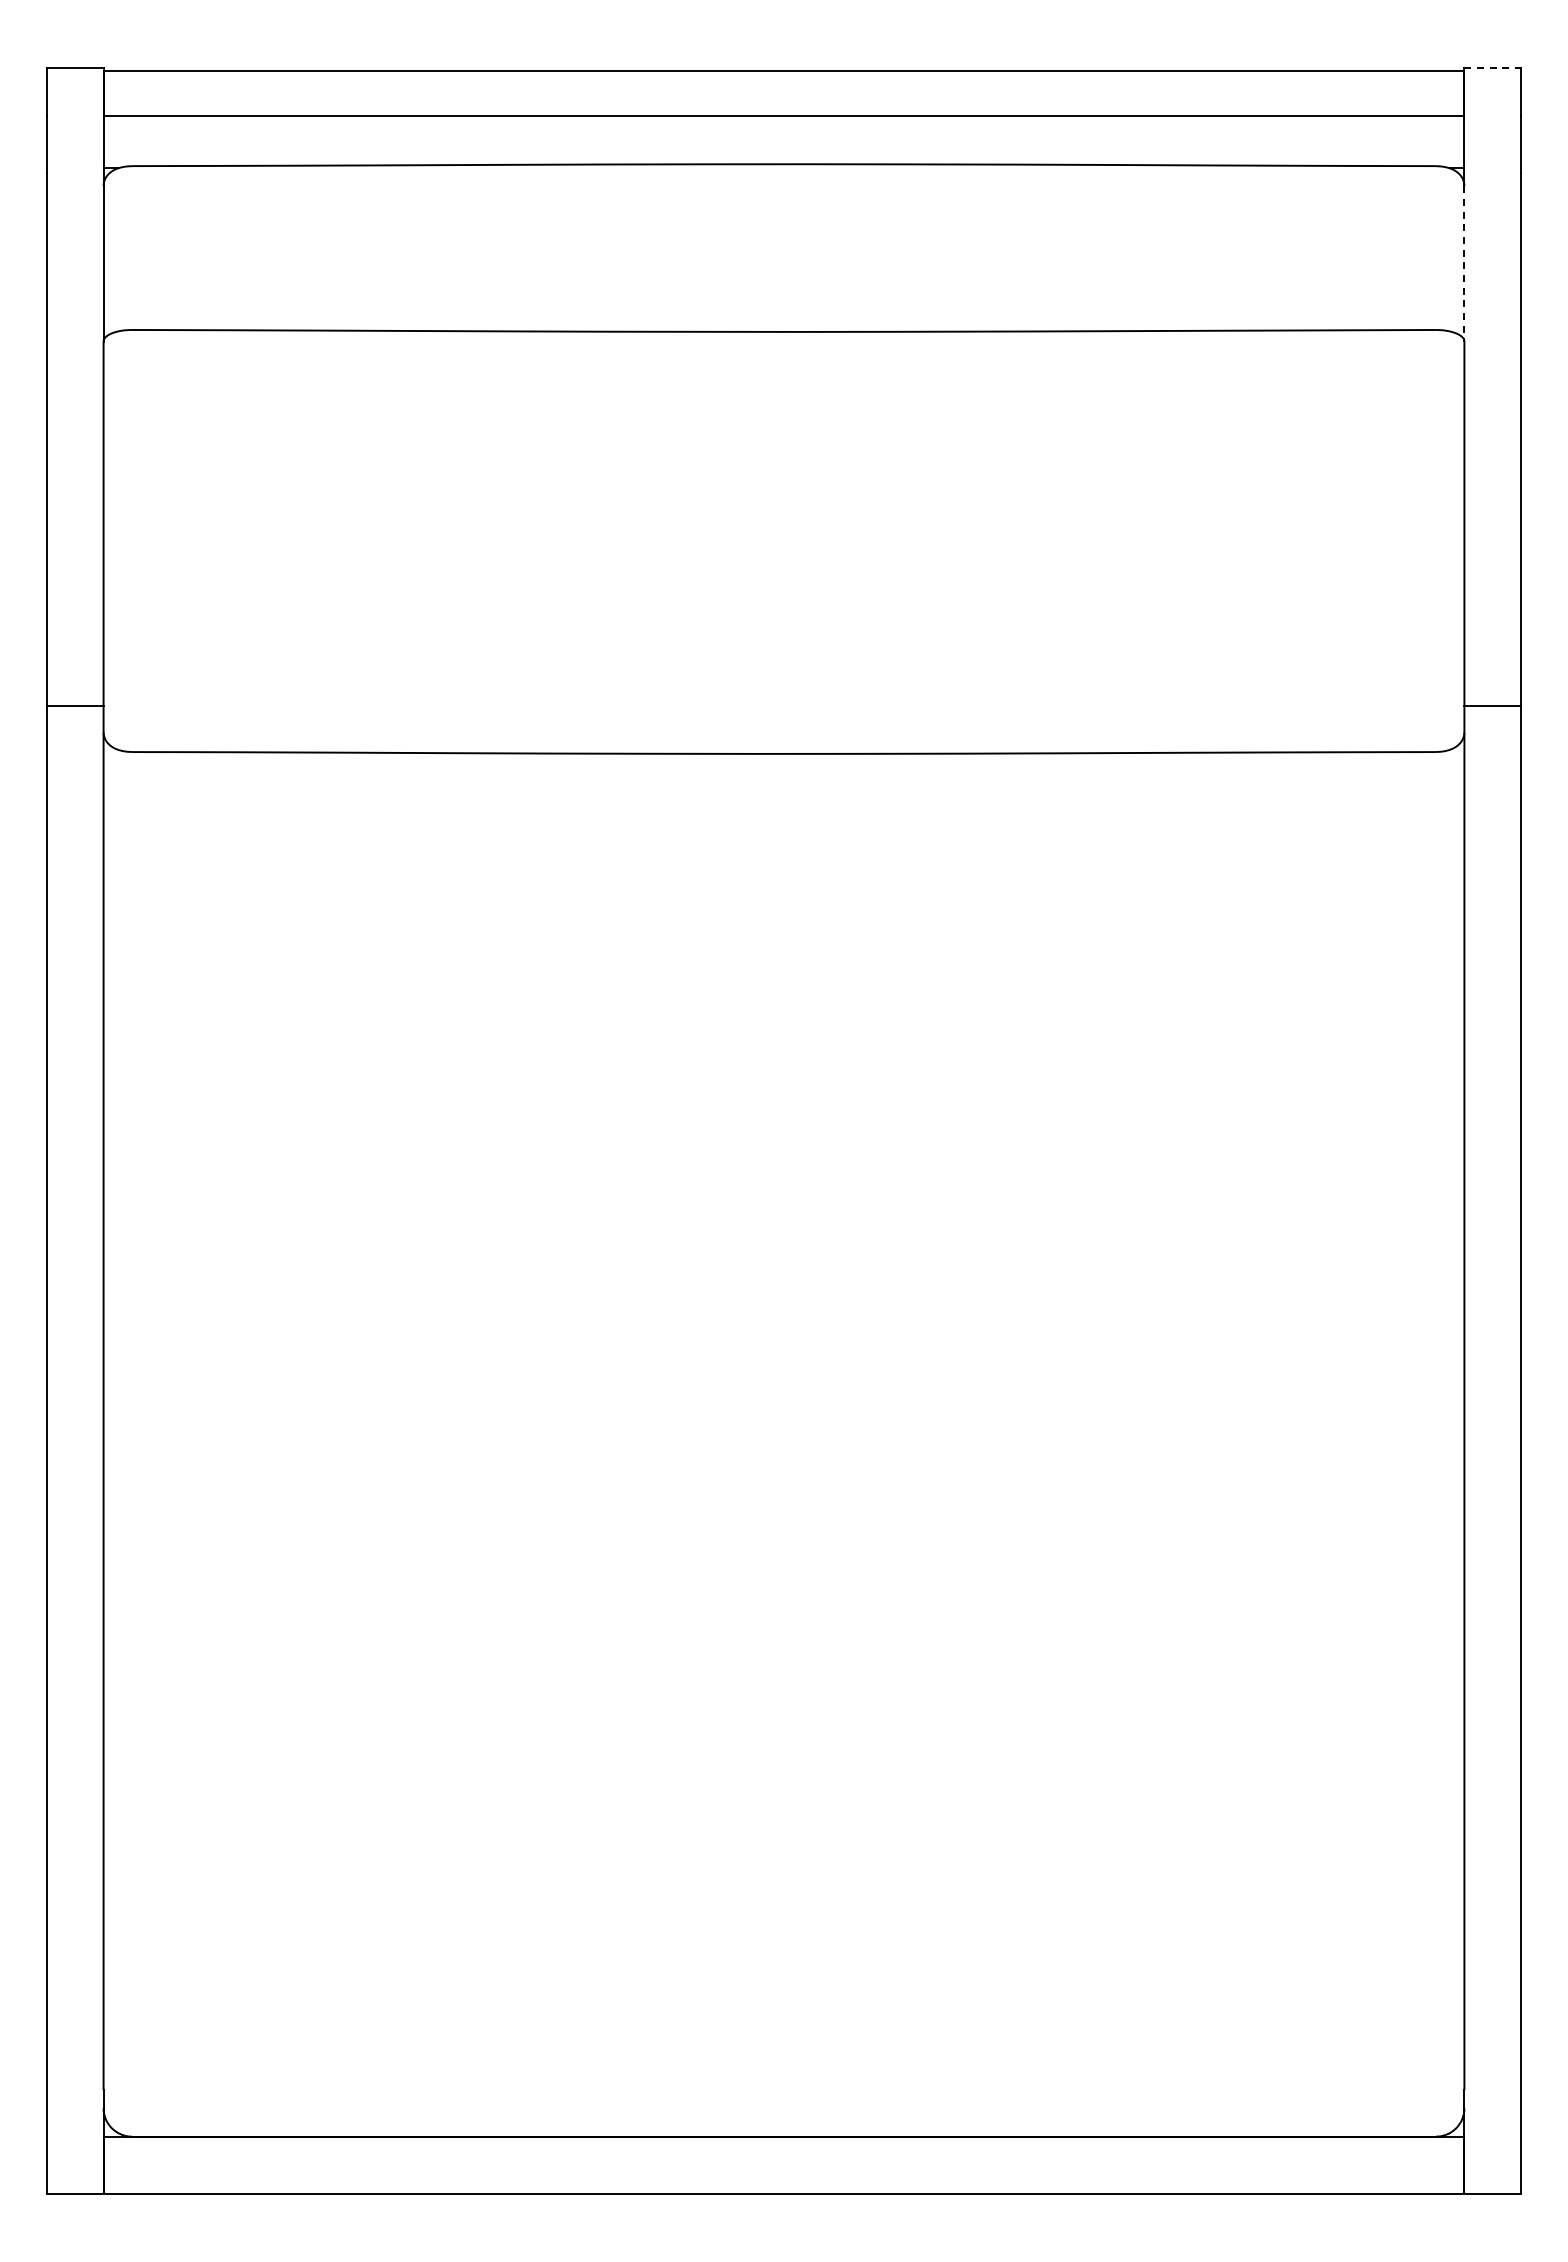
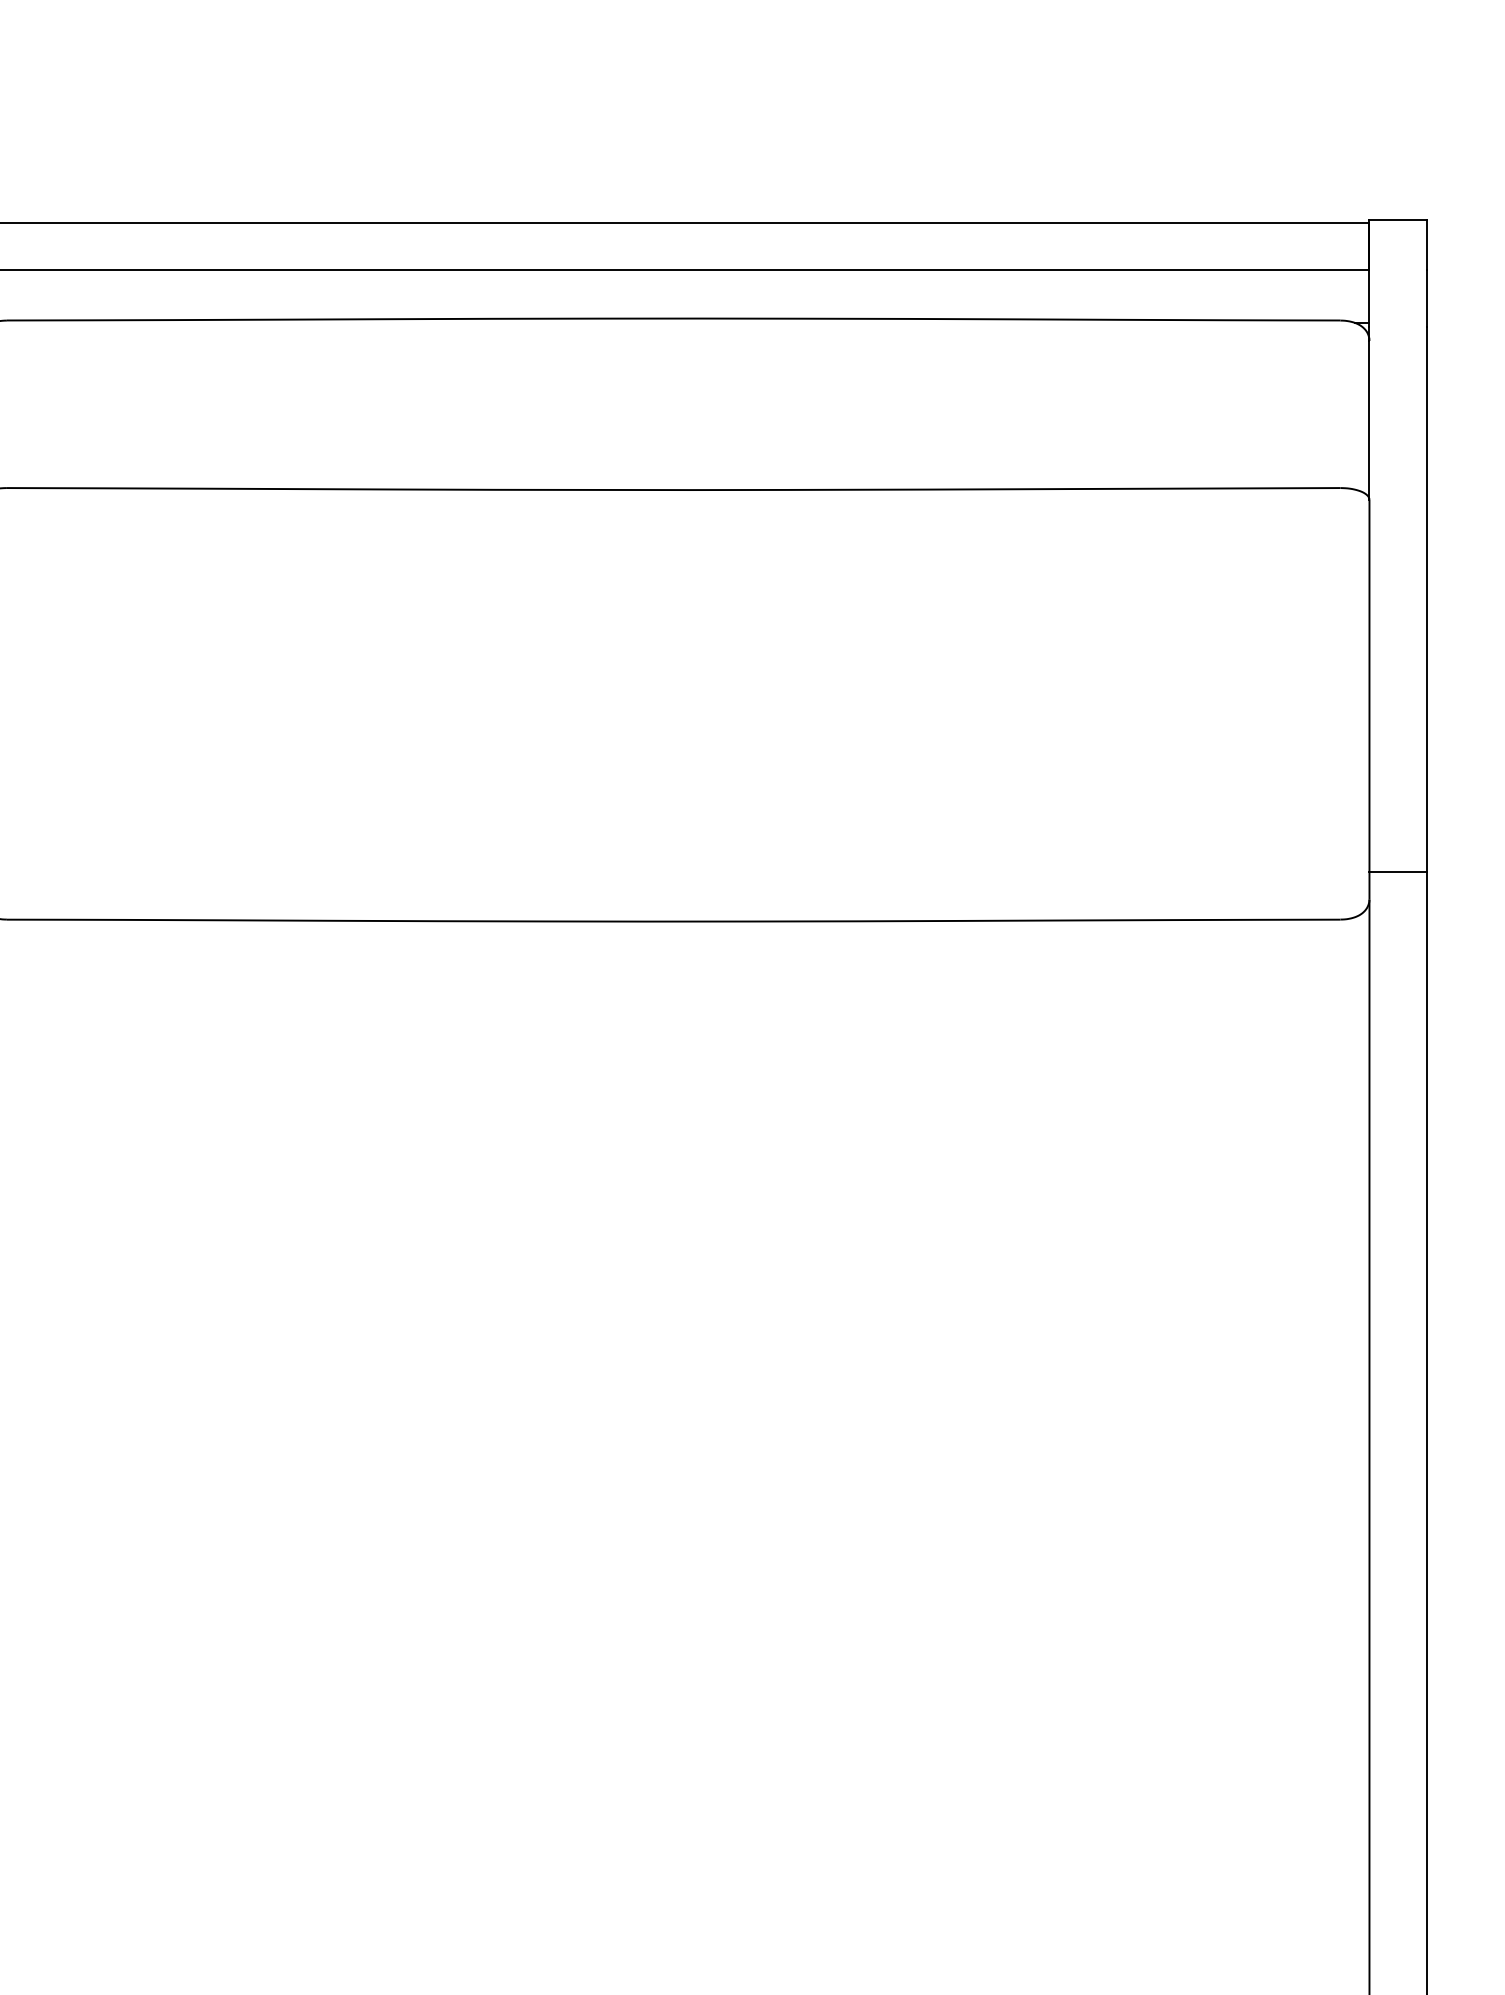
line: (1493, 67) -> (1399, 219), dashed -> solid
line: (1464, 263) -> (1369, 420), dashed -> solid

